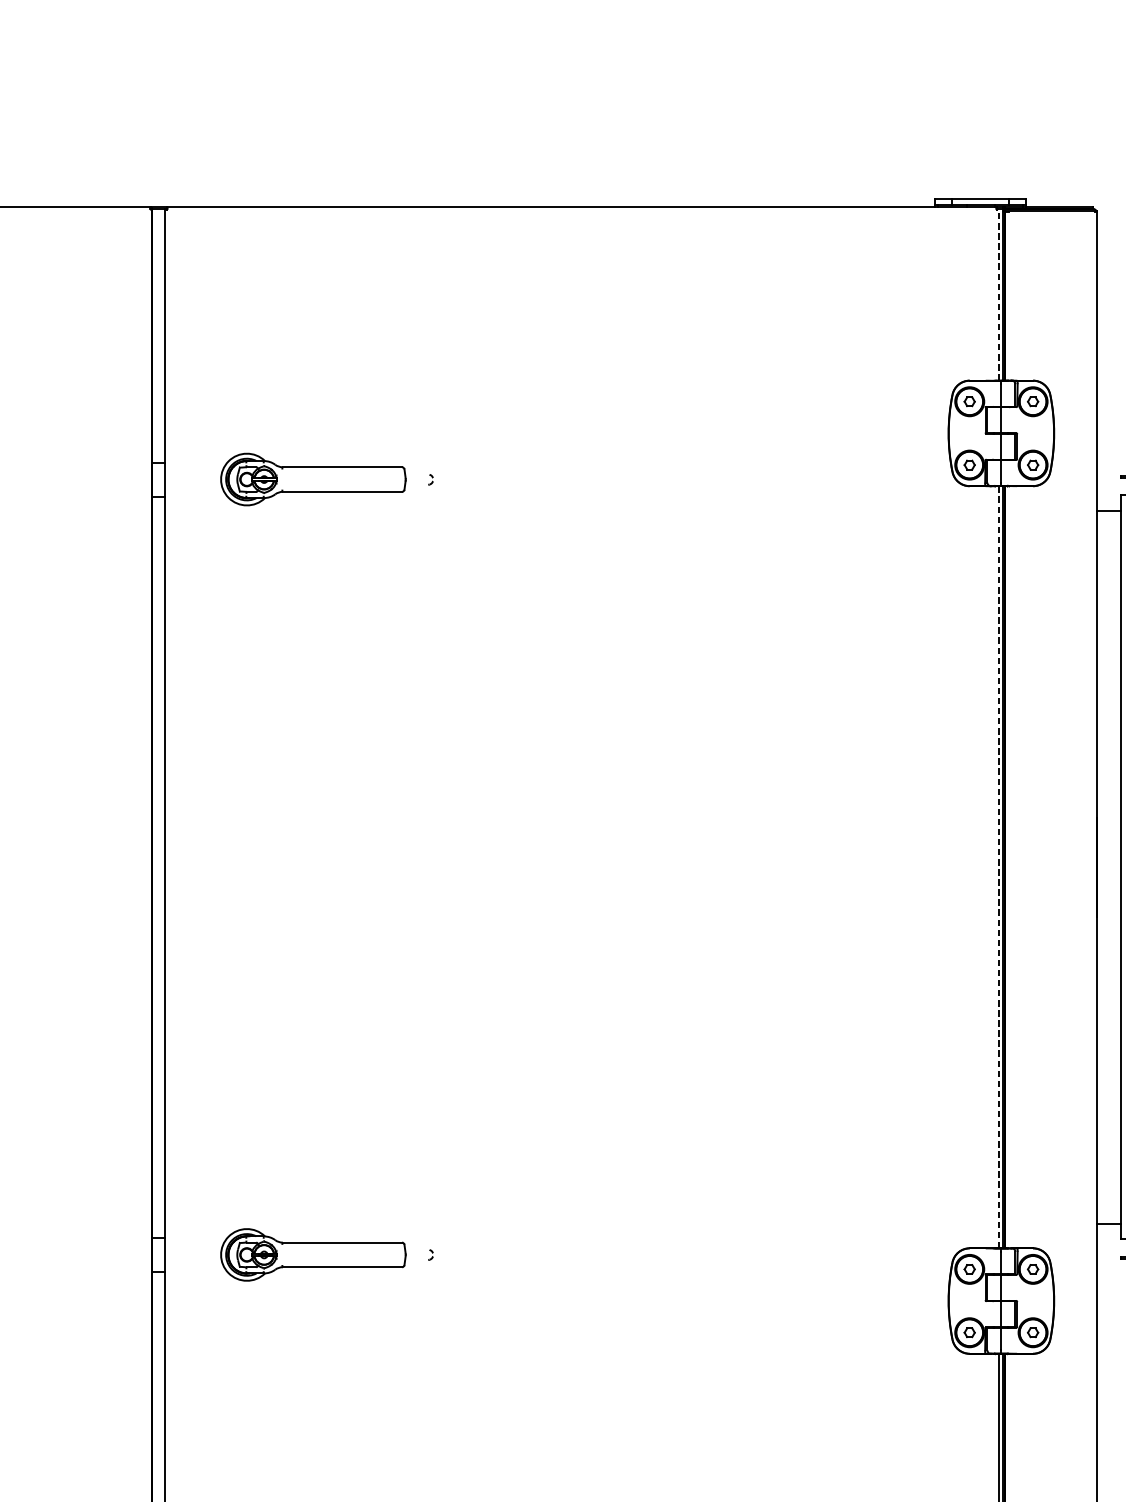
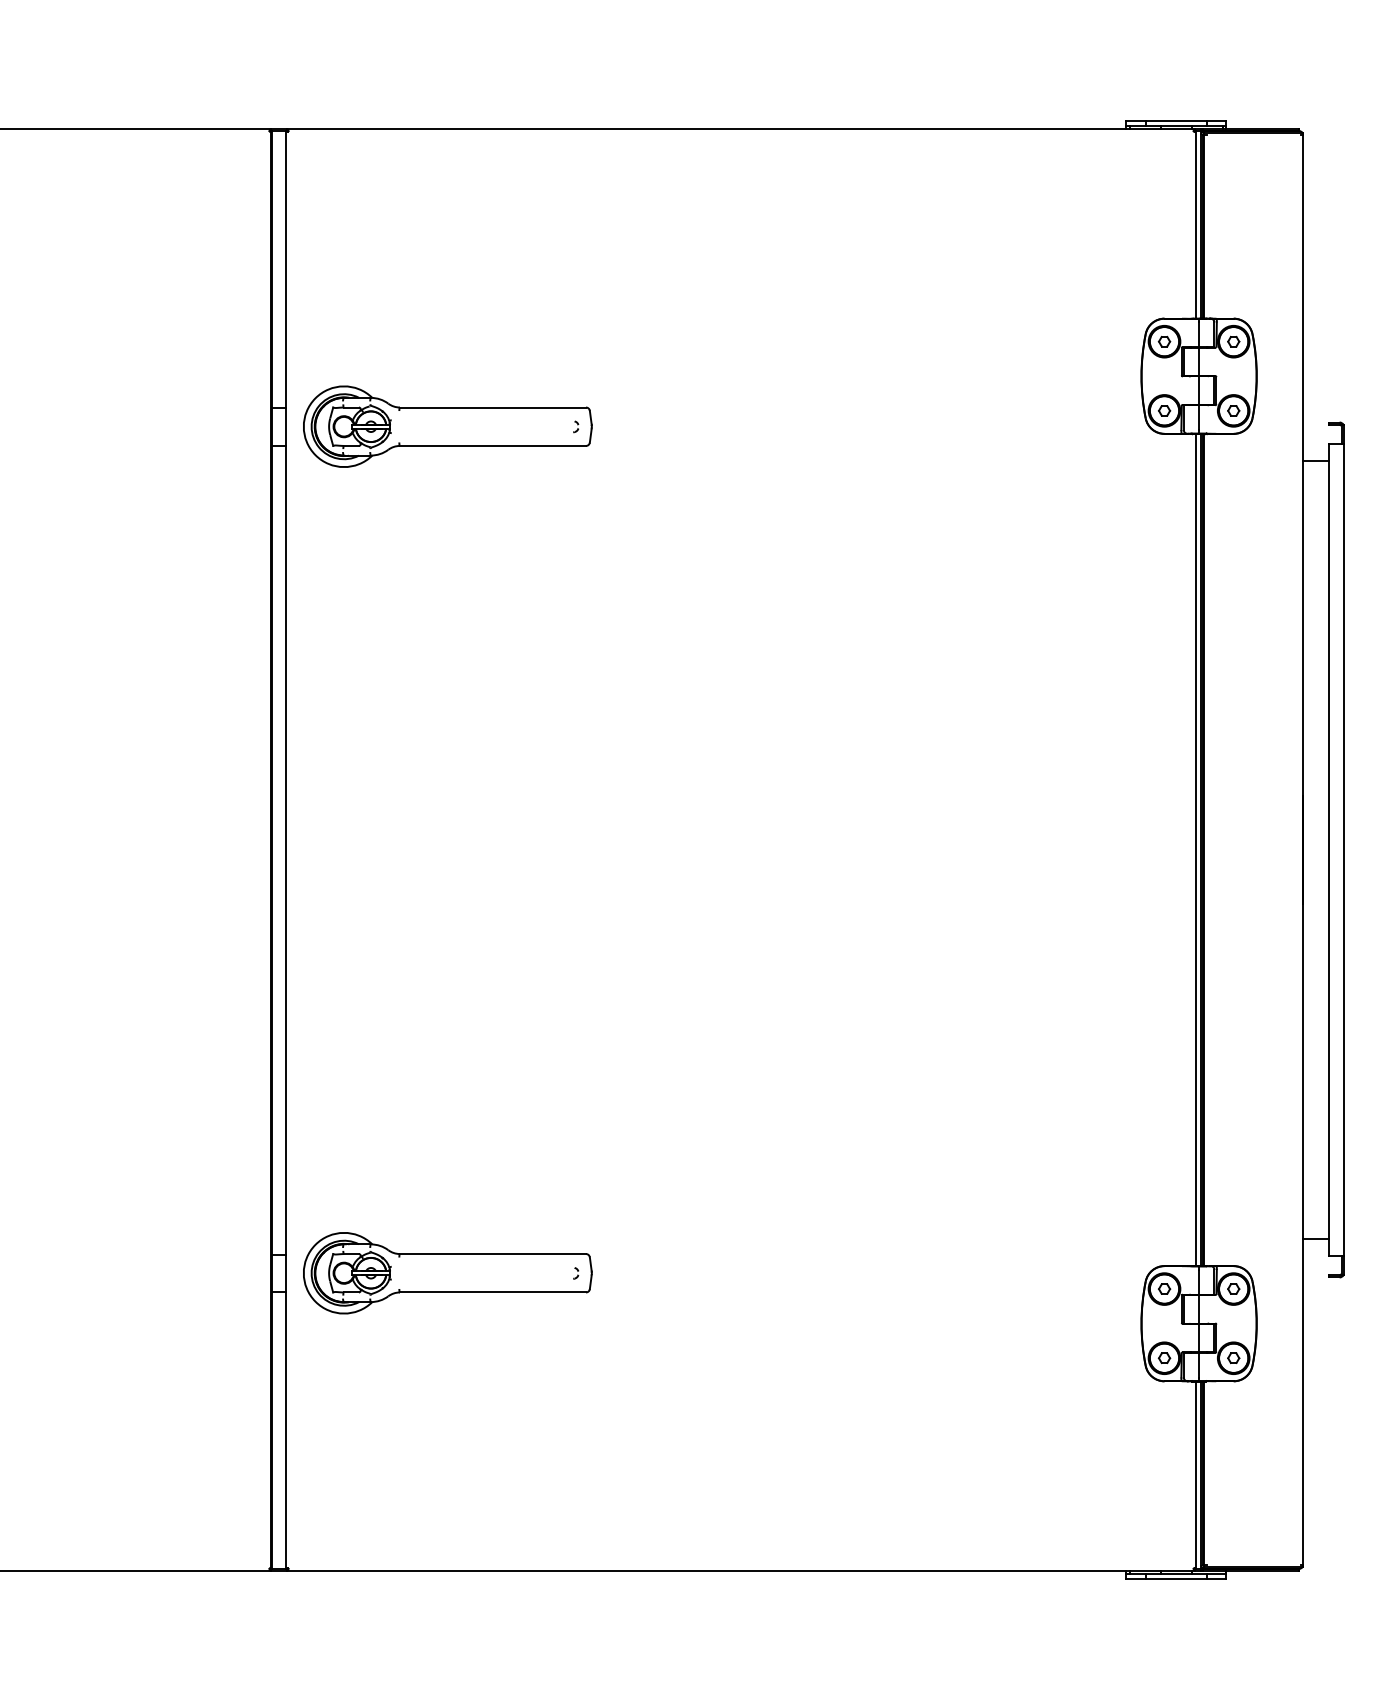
line: (999, 294) -> (1196, 224), dashed -> solid
part: (313, 479) -> (447, 426), size x1.43
line: (999, 867) -> (1196, 850), dashed -> solid
part: (313, 1255) -> (447, 1273), size x1.43

